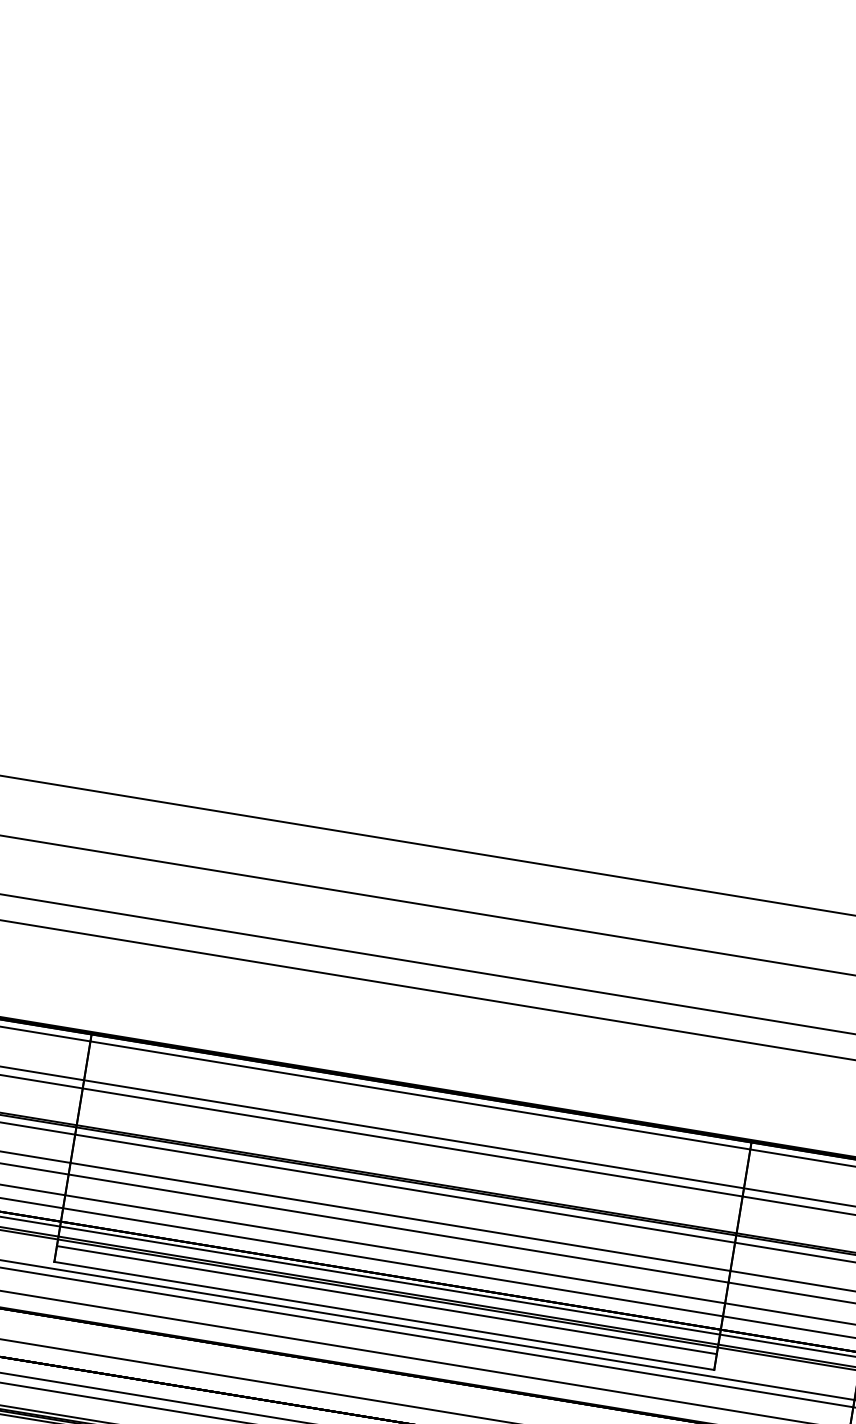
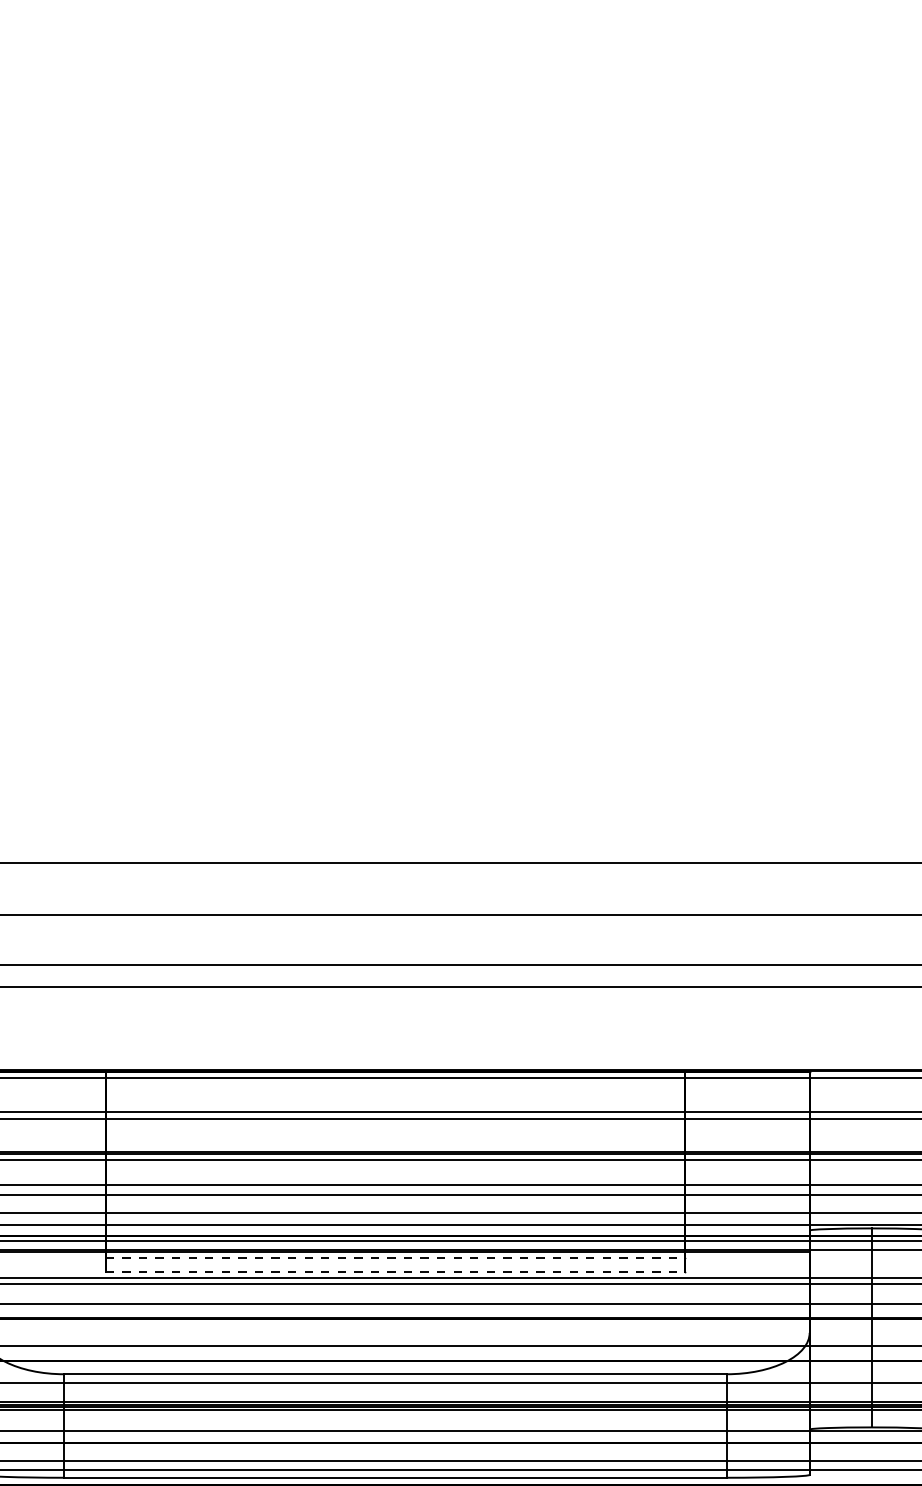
line: (386, 1299) -> (395, 1257), solid -> dashed
line: (384, 1315) -> (395, 1271), solid -> dashed

